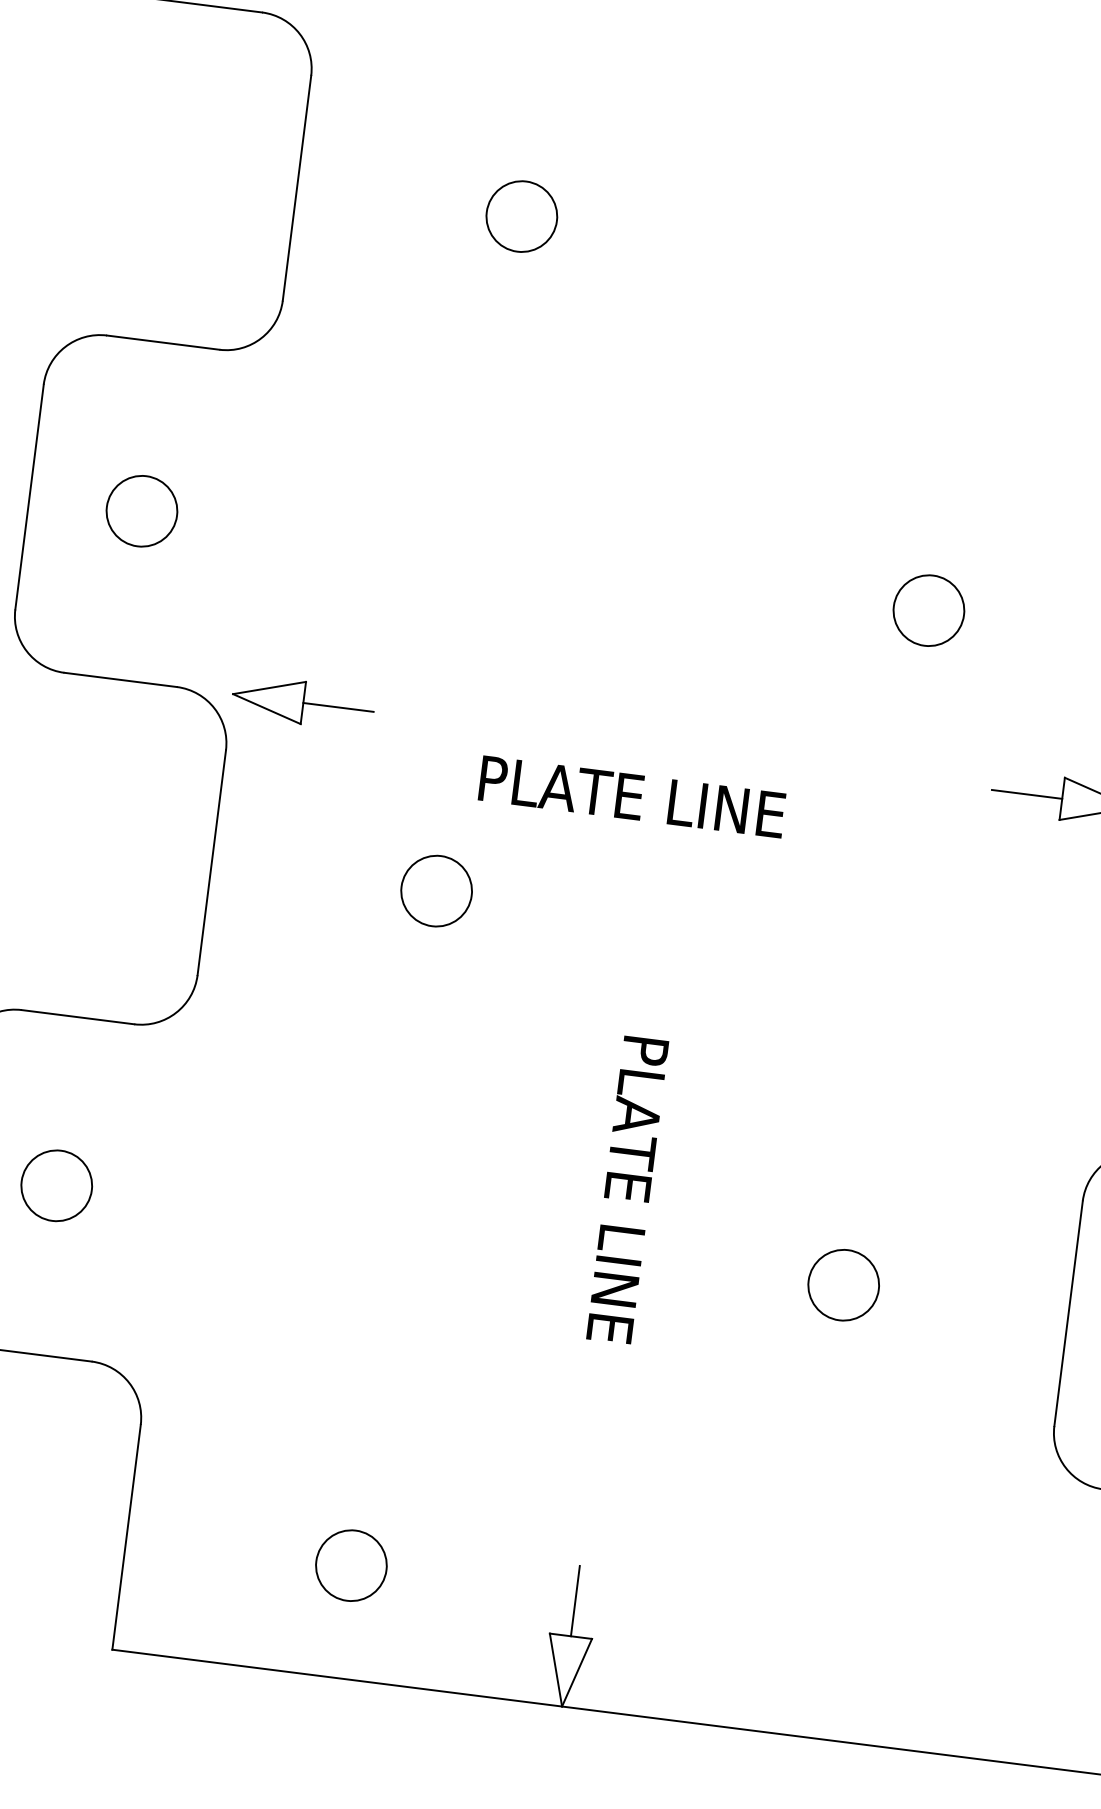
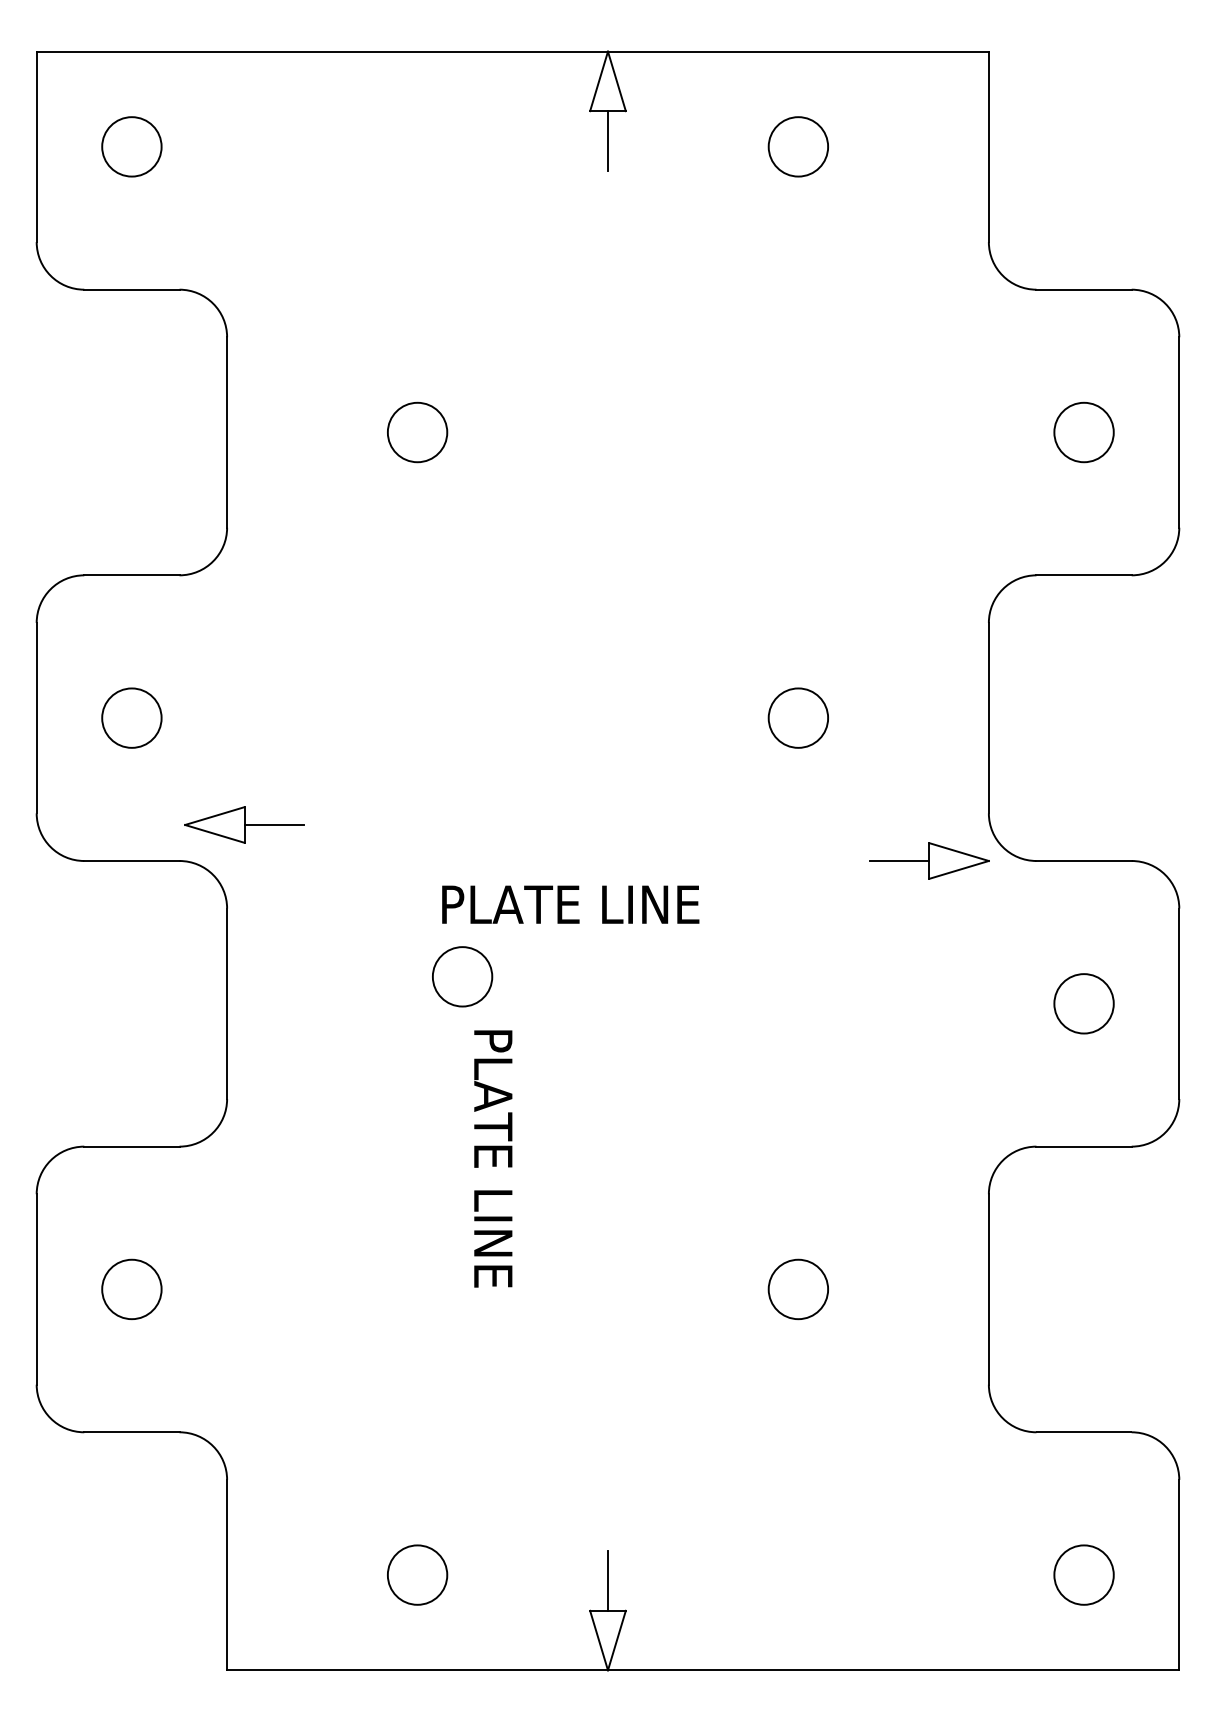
part: (303, 702) -> (244, 824), moved
circle: (436, 890) -> (462, 976), moved
text: (627, 1189) -> (493, 1158), moved

